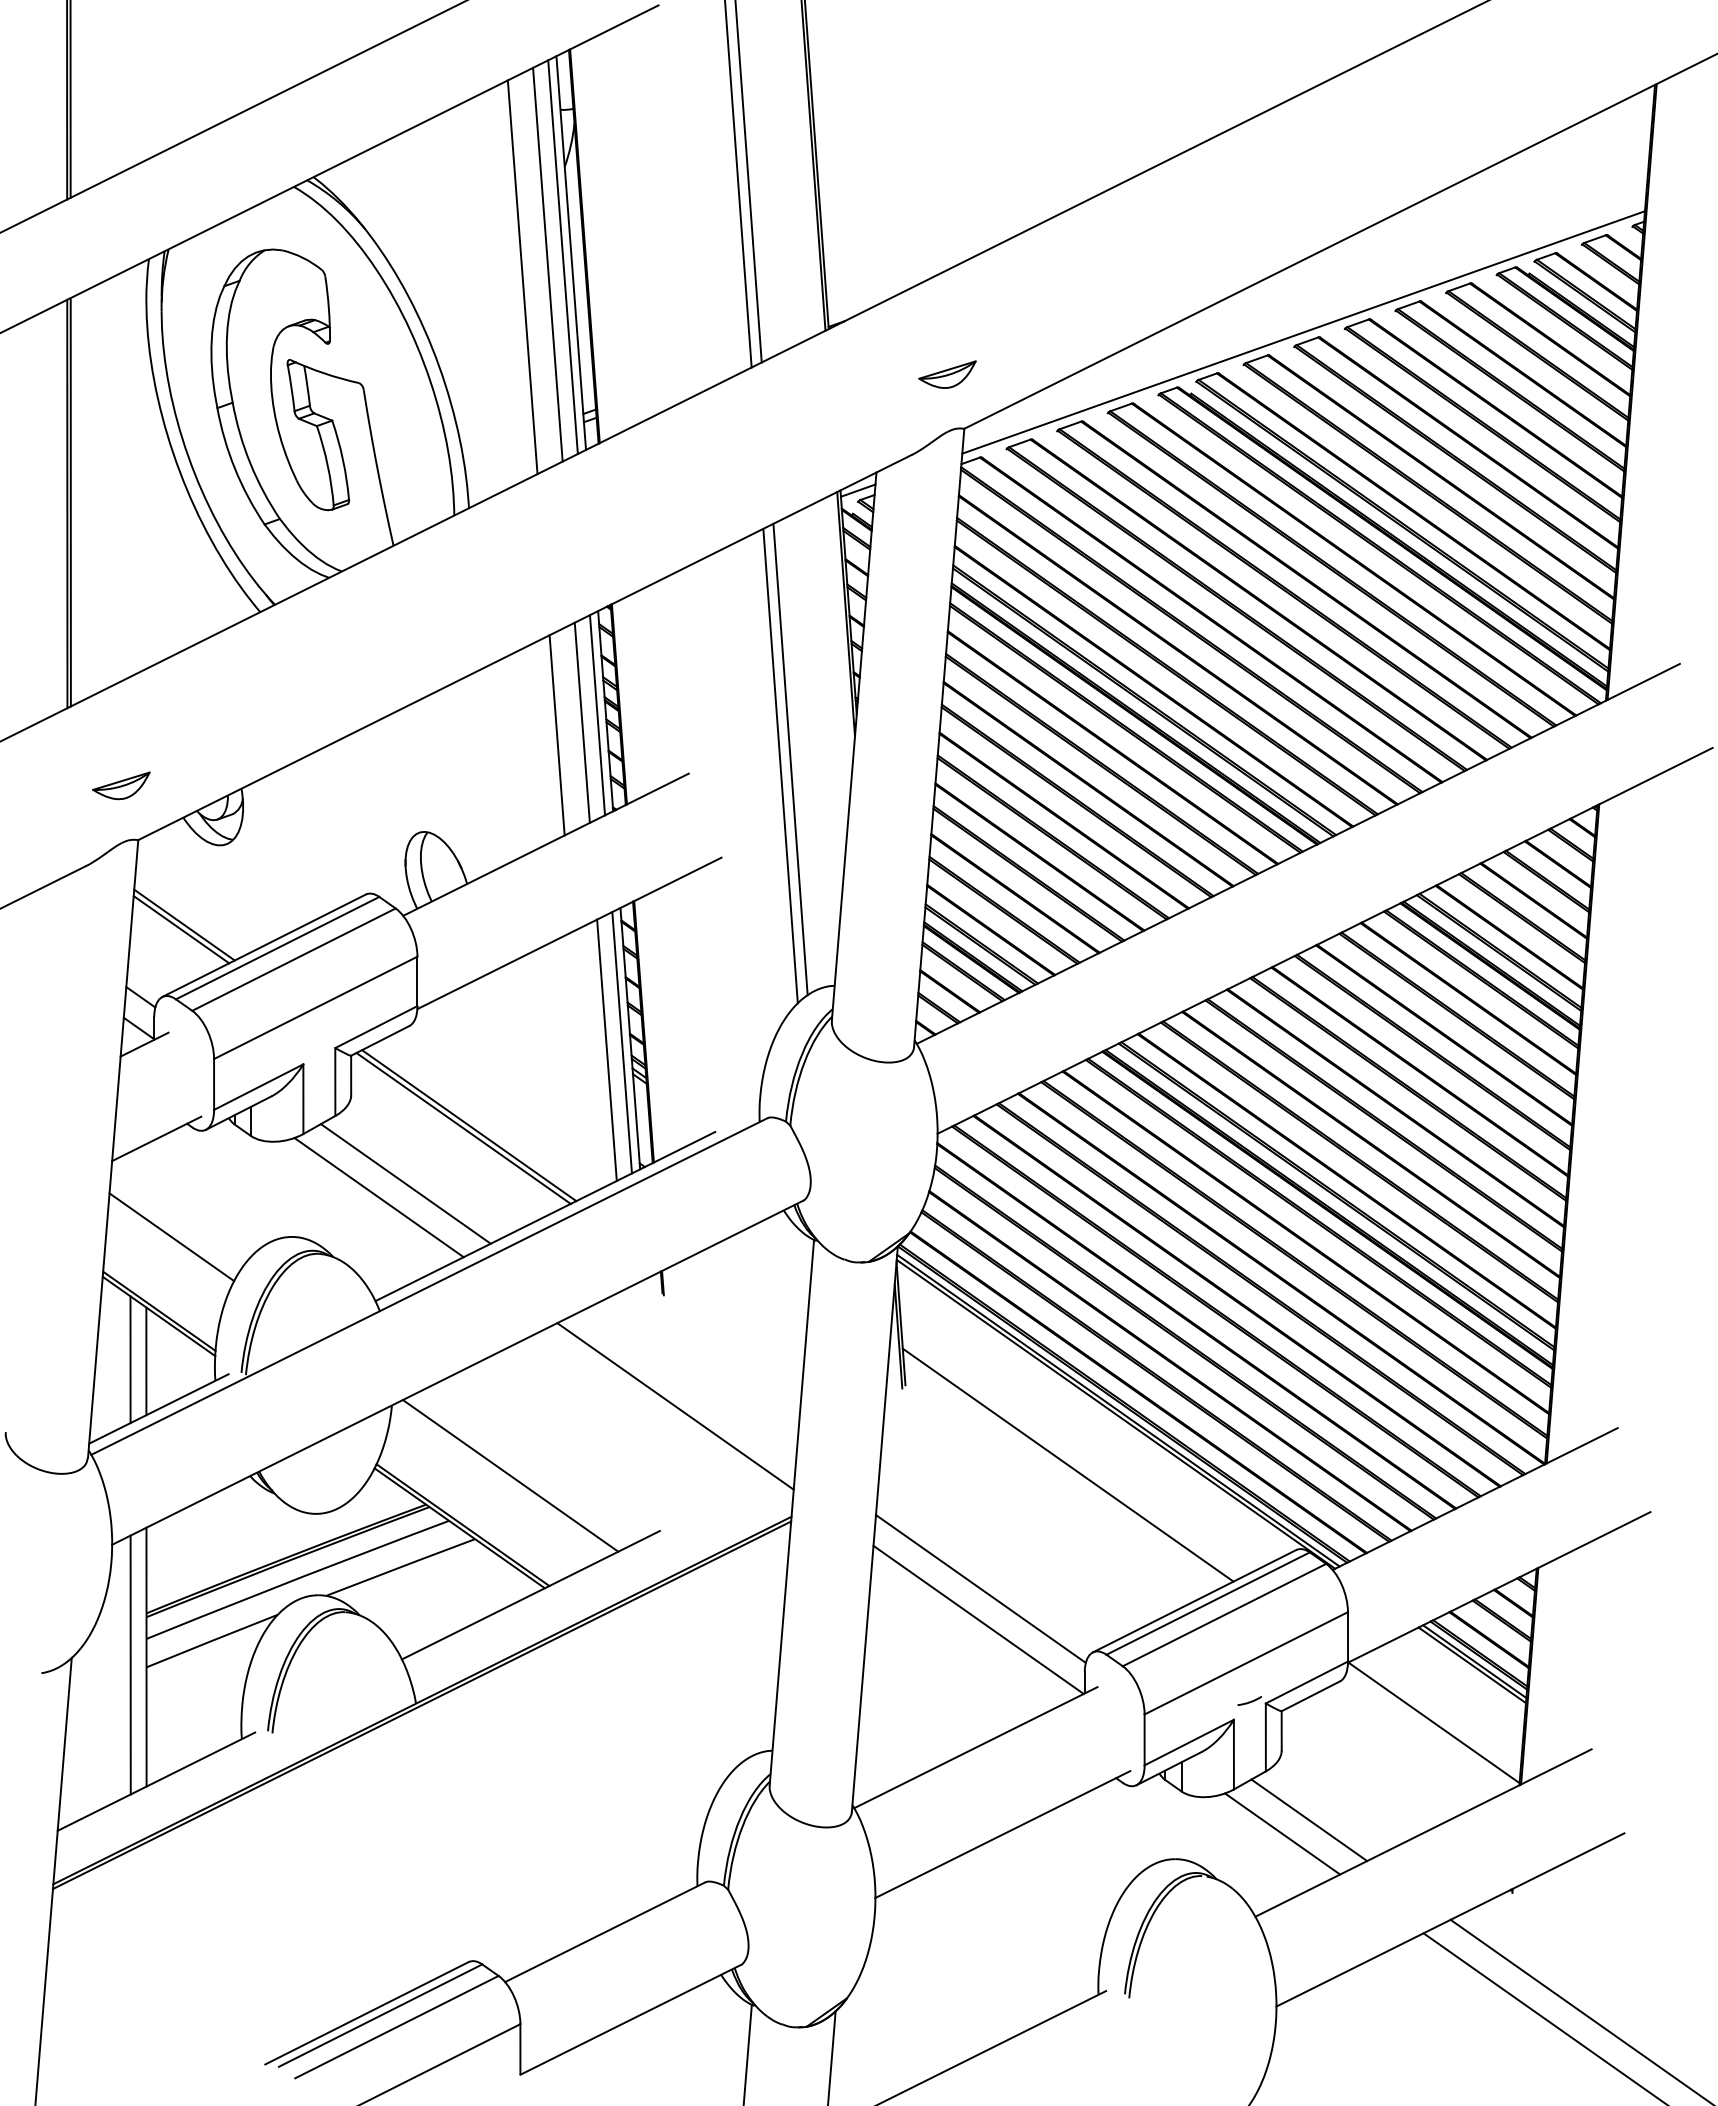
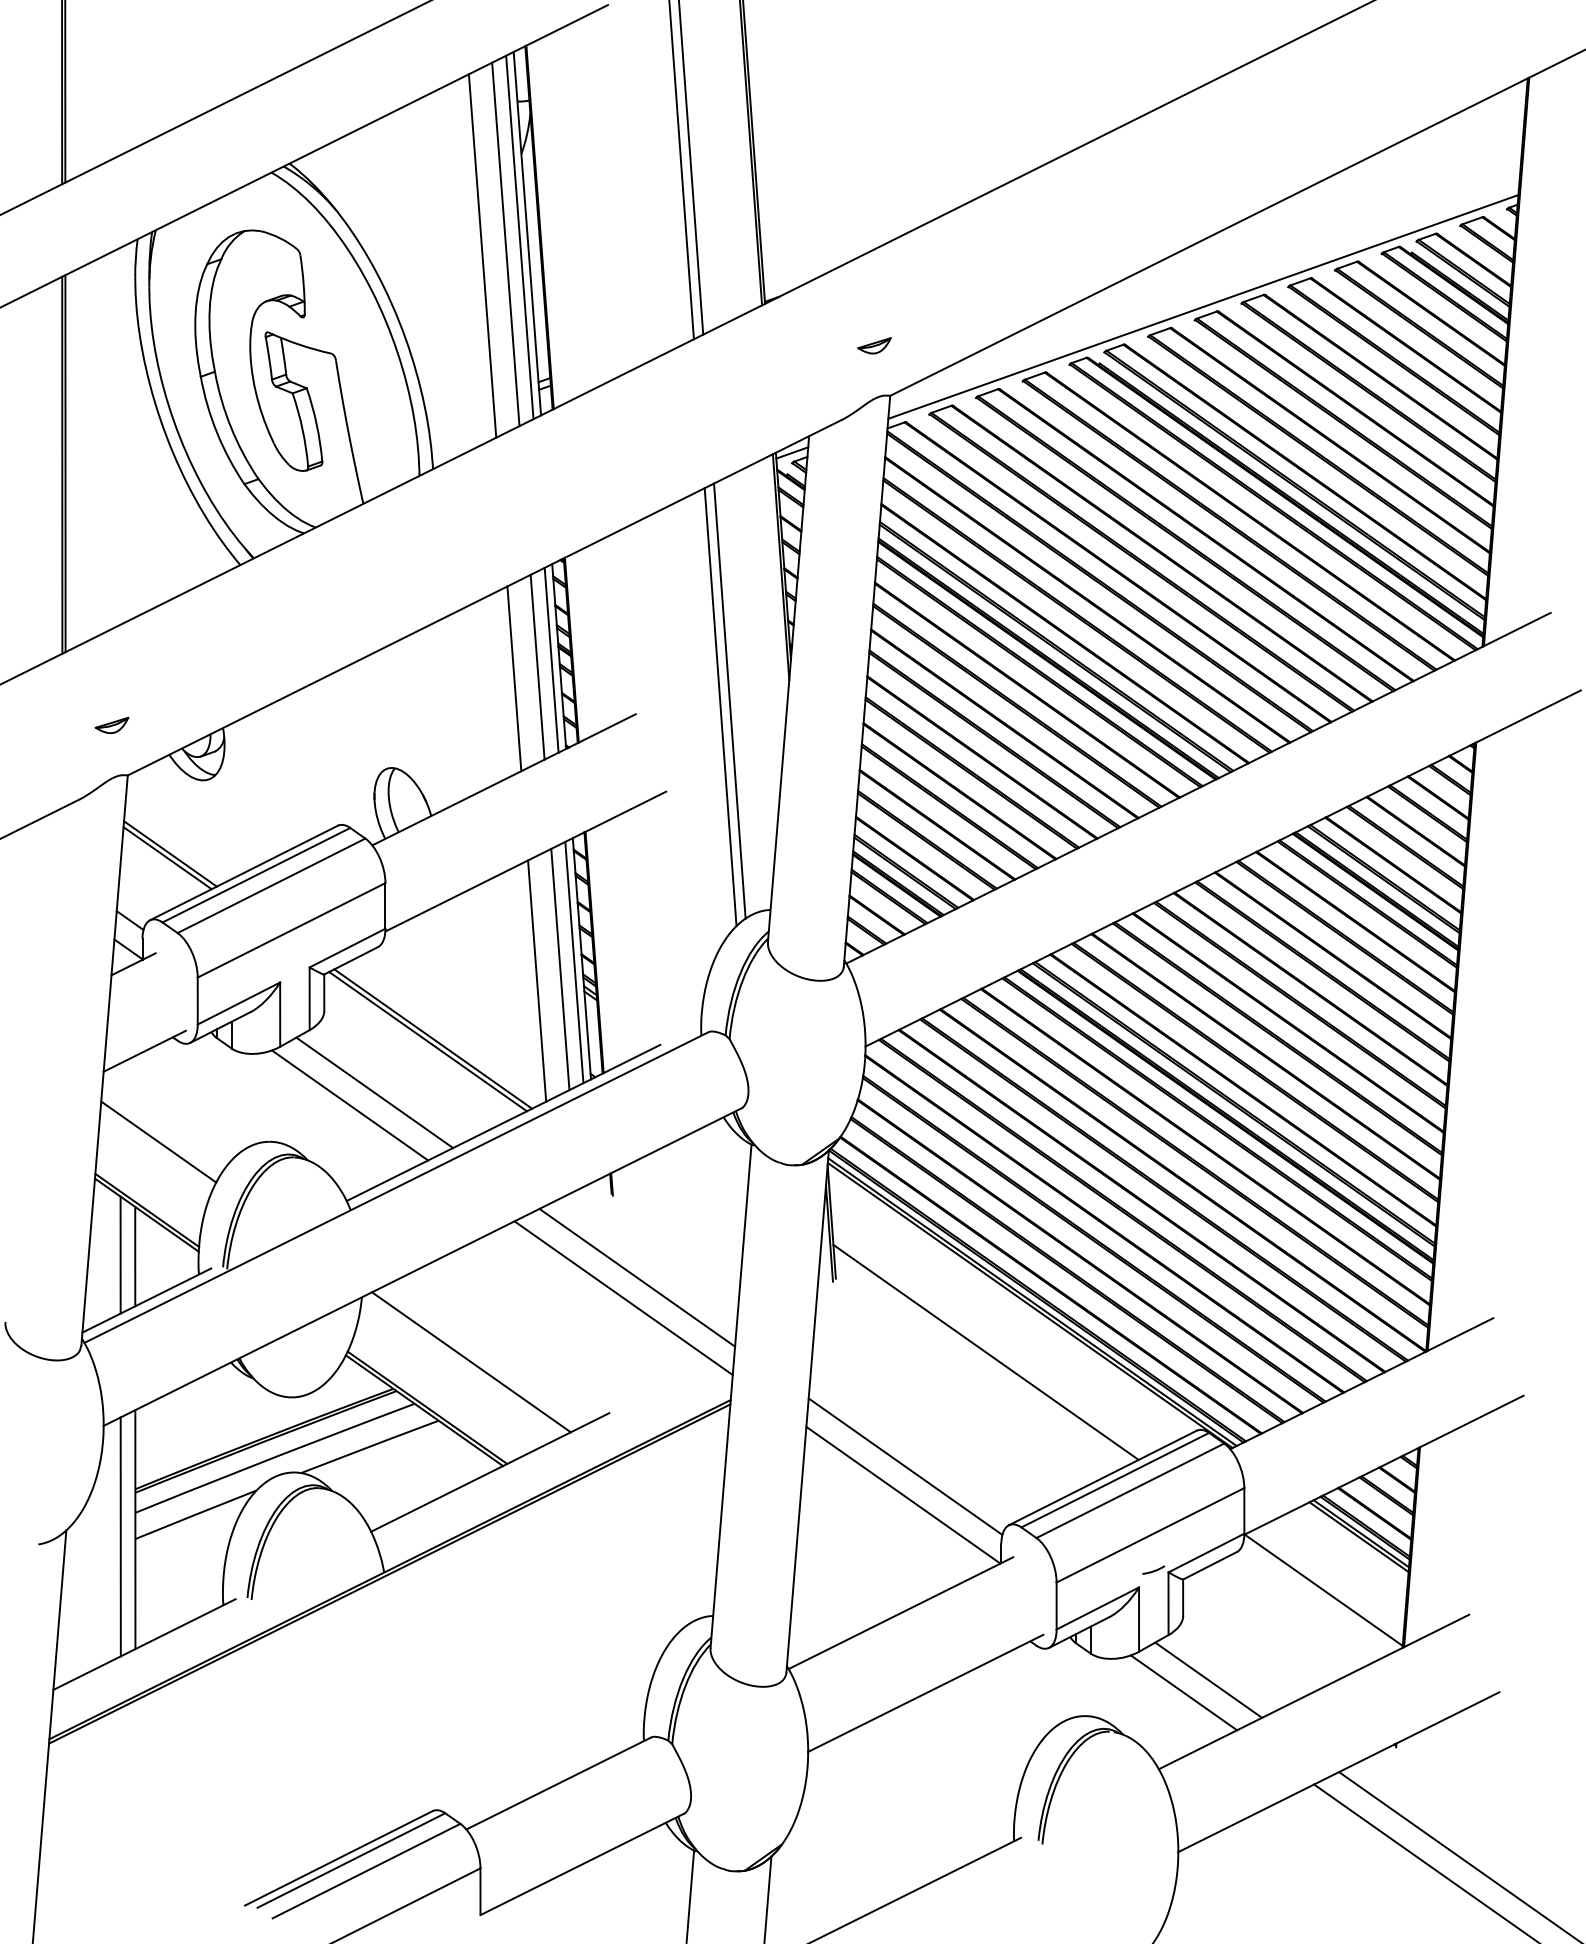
part: (946, 374) -> (873, 345), size x0.62
part: (120, 785) -> (111, 725), size x0.62
line: (581, 1062) -> (536, 980), added
line: (690, 1383) -> (637, 1277), added

